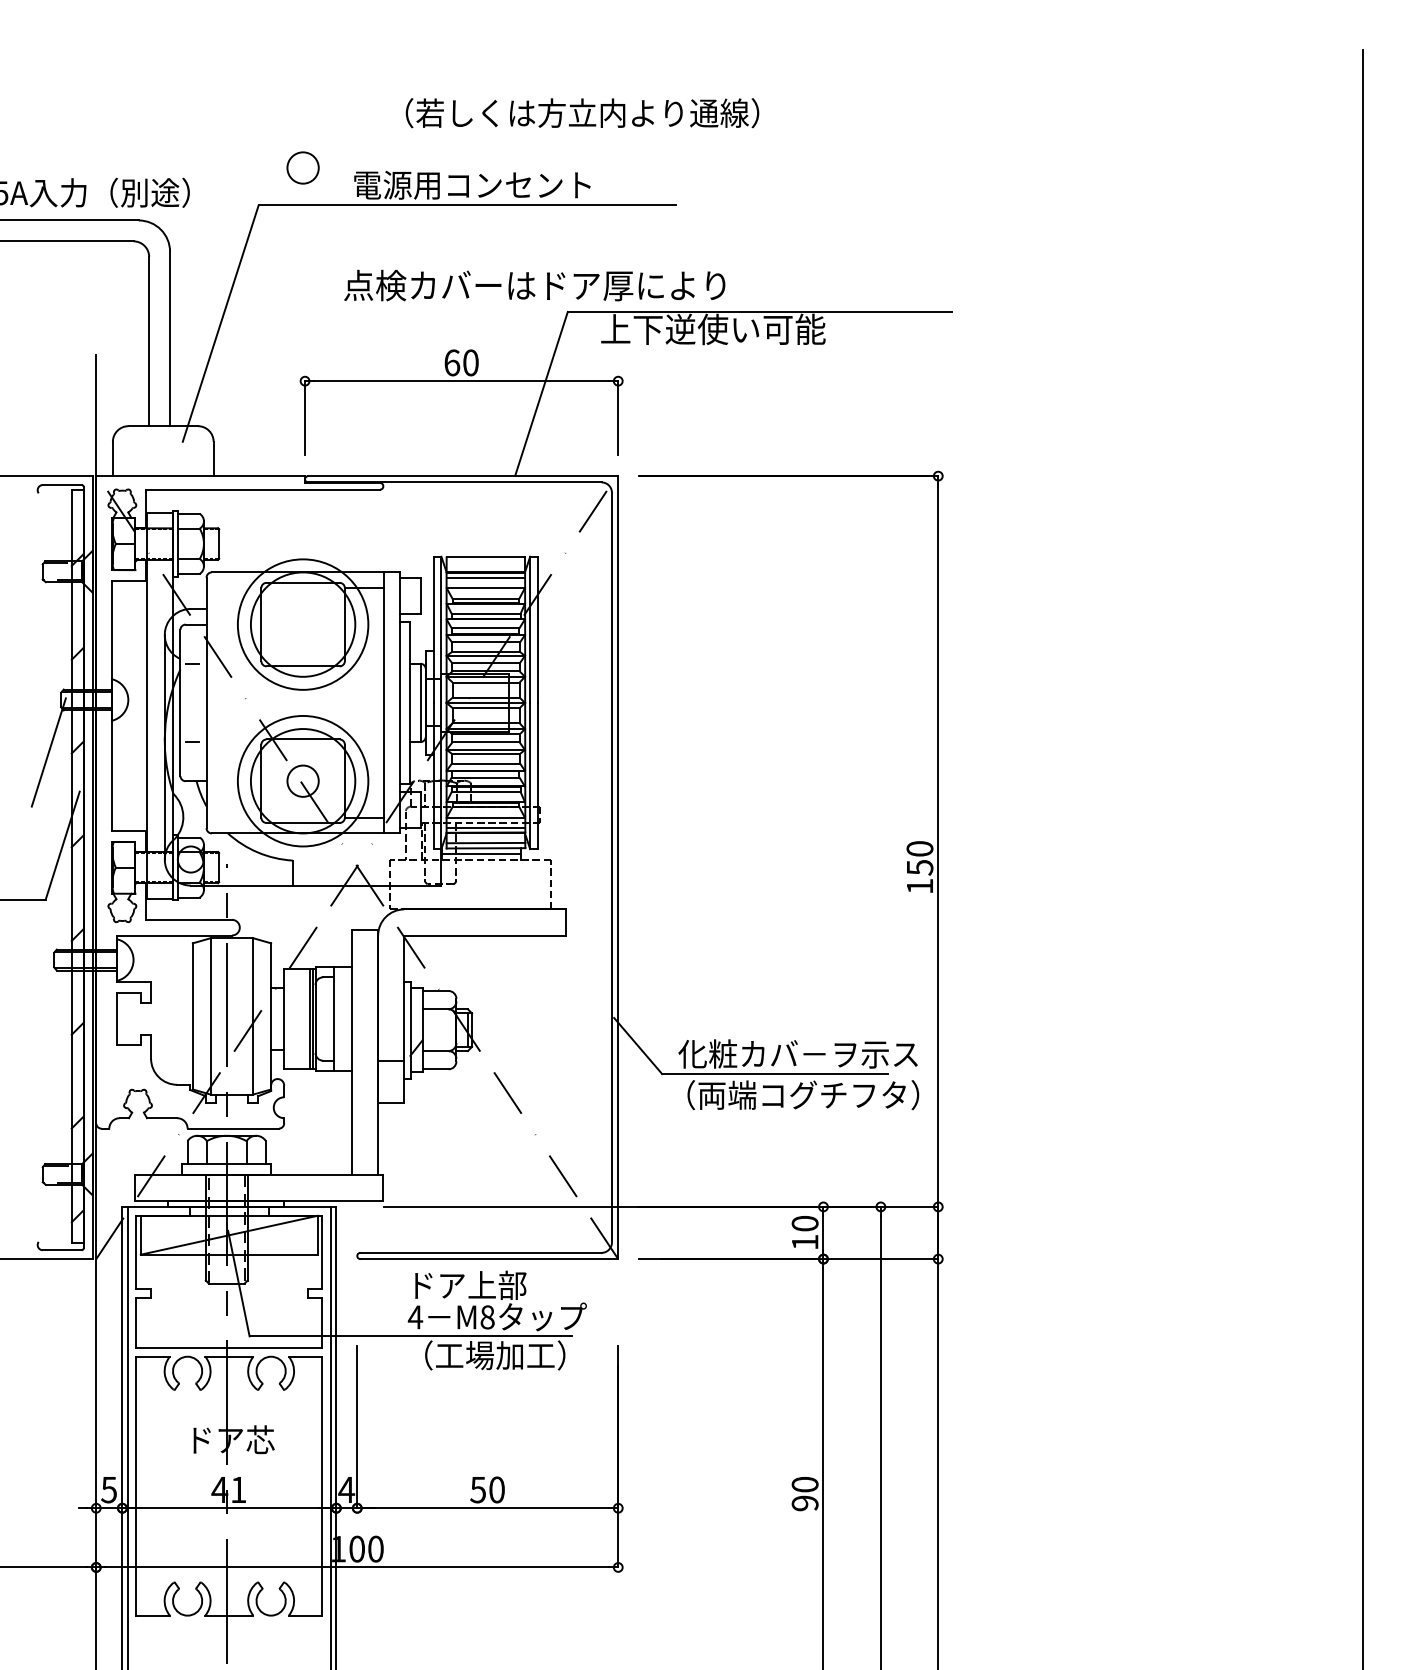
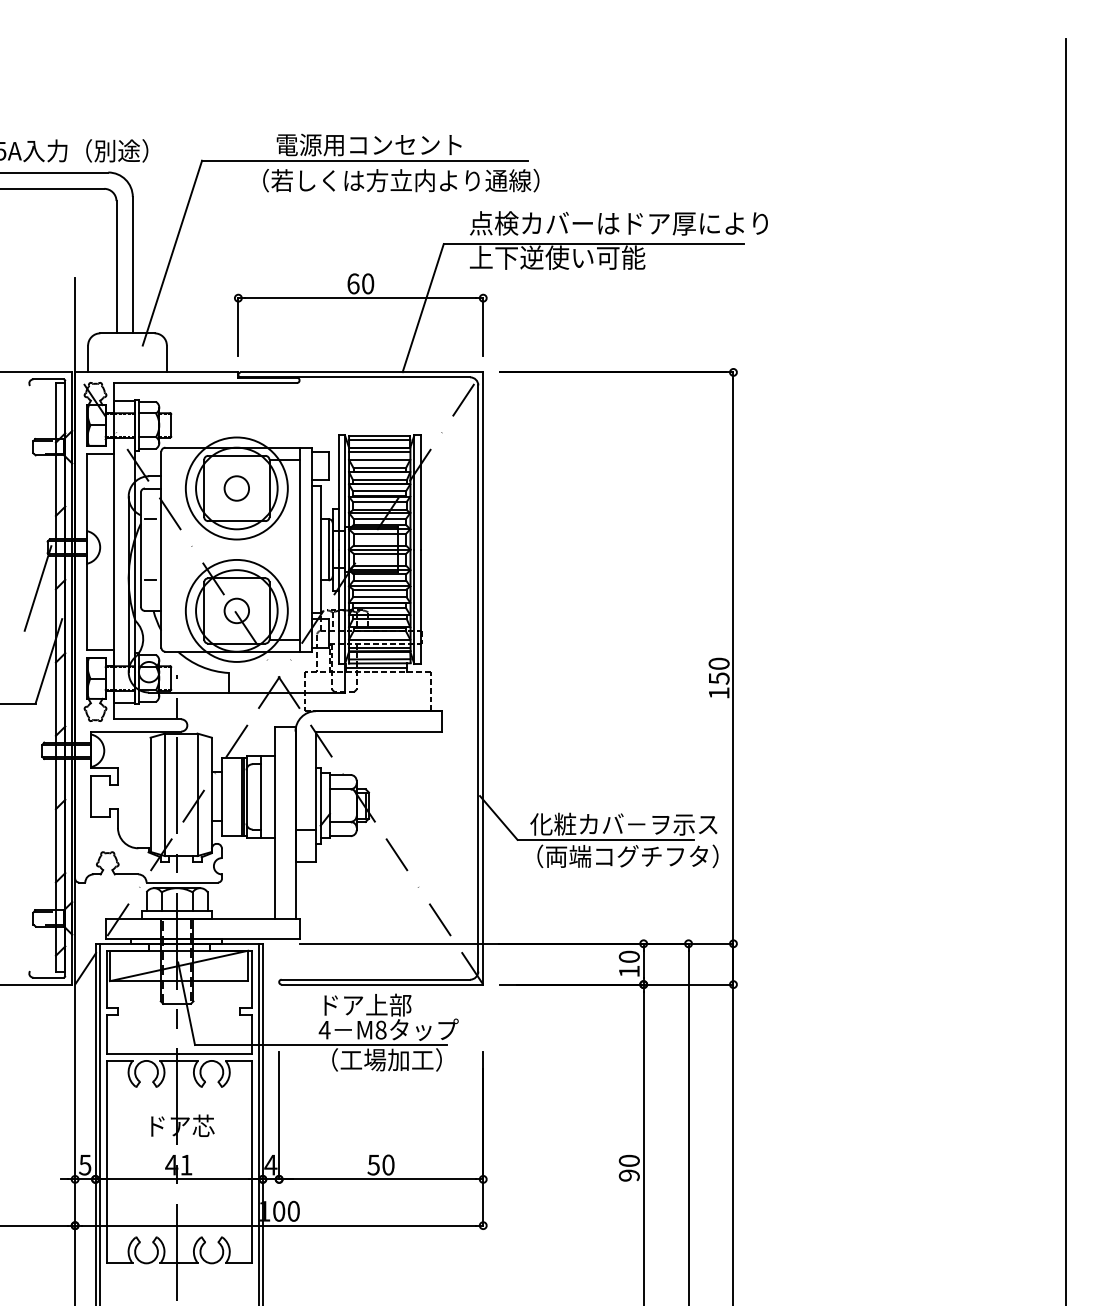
text: (582, 113) -> (401, 180), moved
circle: (302, 168) -> (236, 488), moved
text: (534, 285) -> (618, 223), moved
line: (485, 563) -> (379, 440), added

